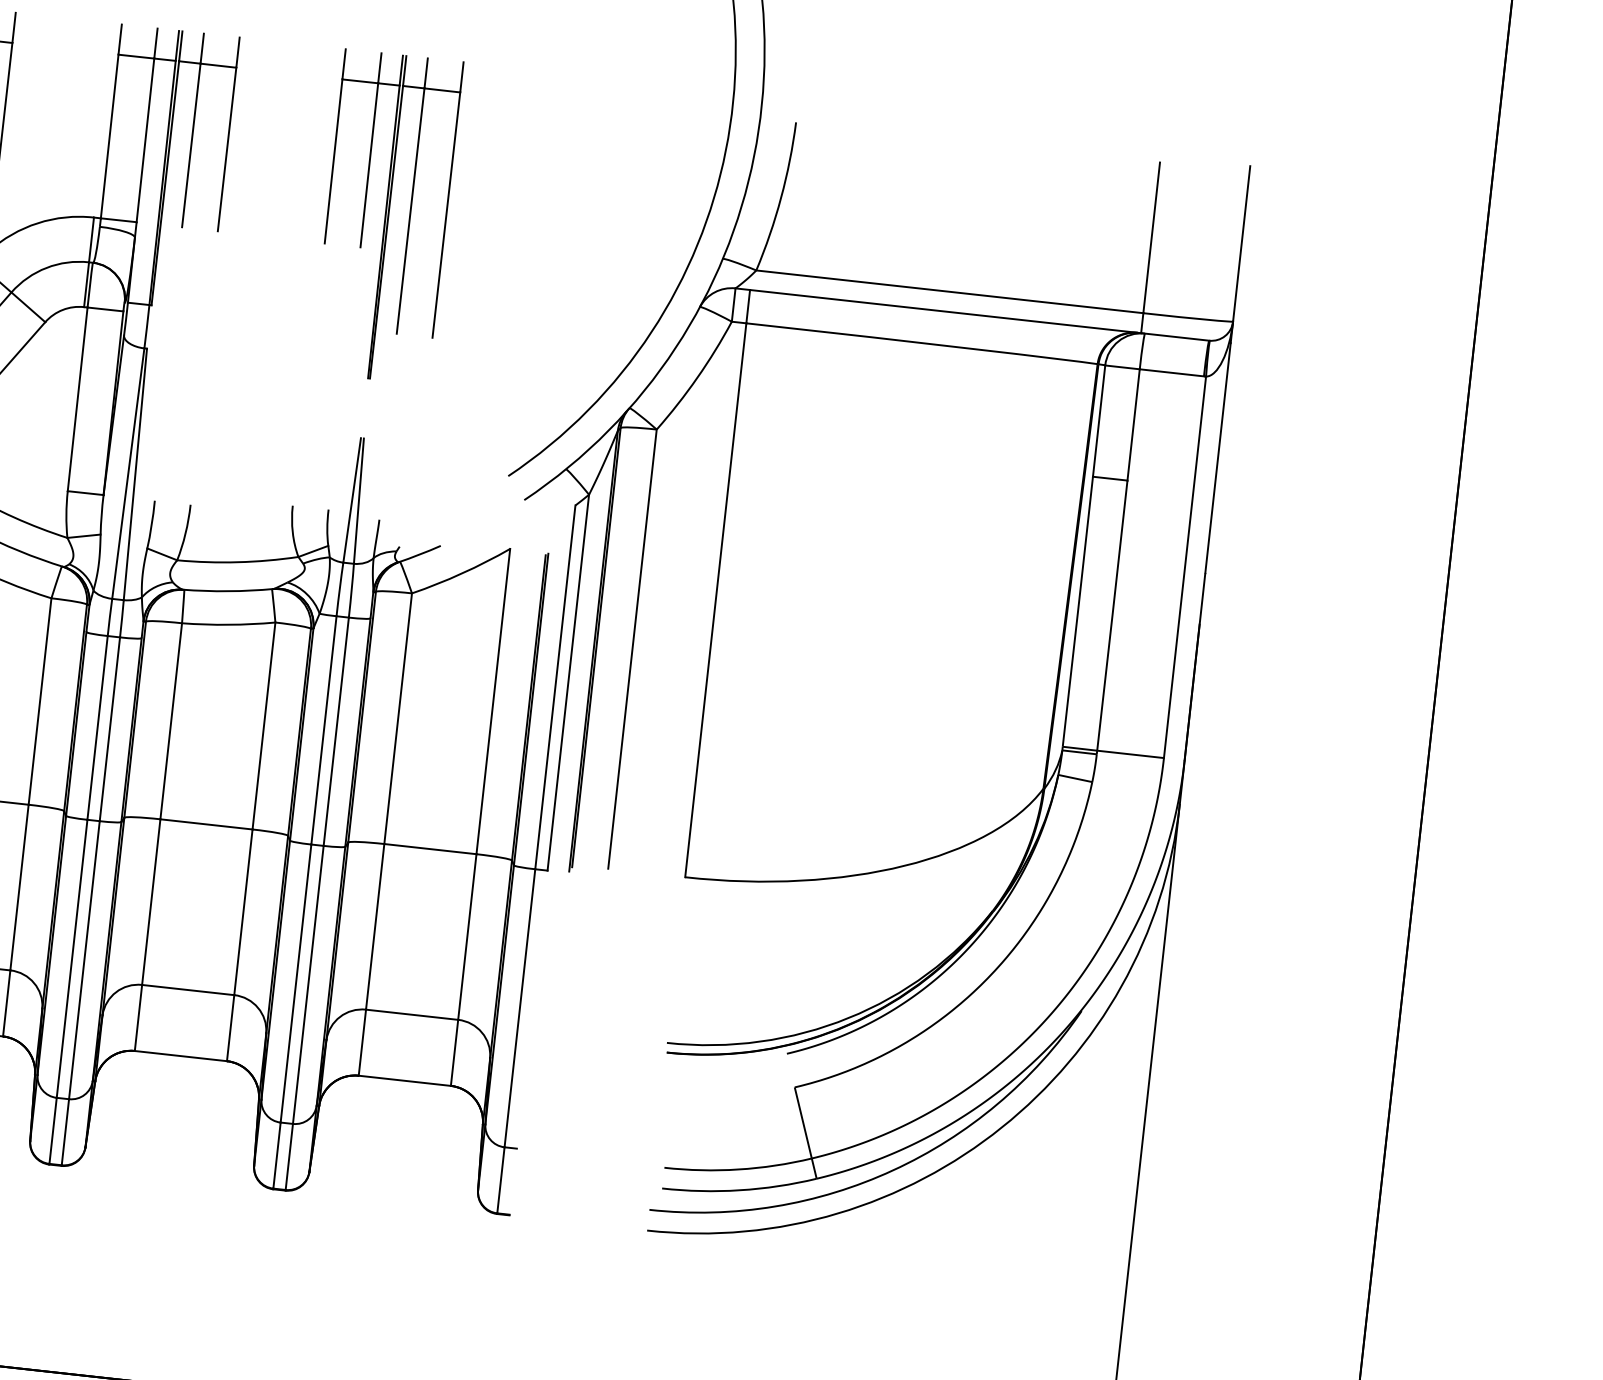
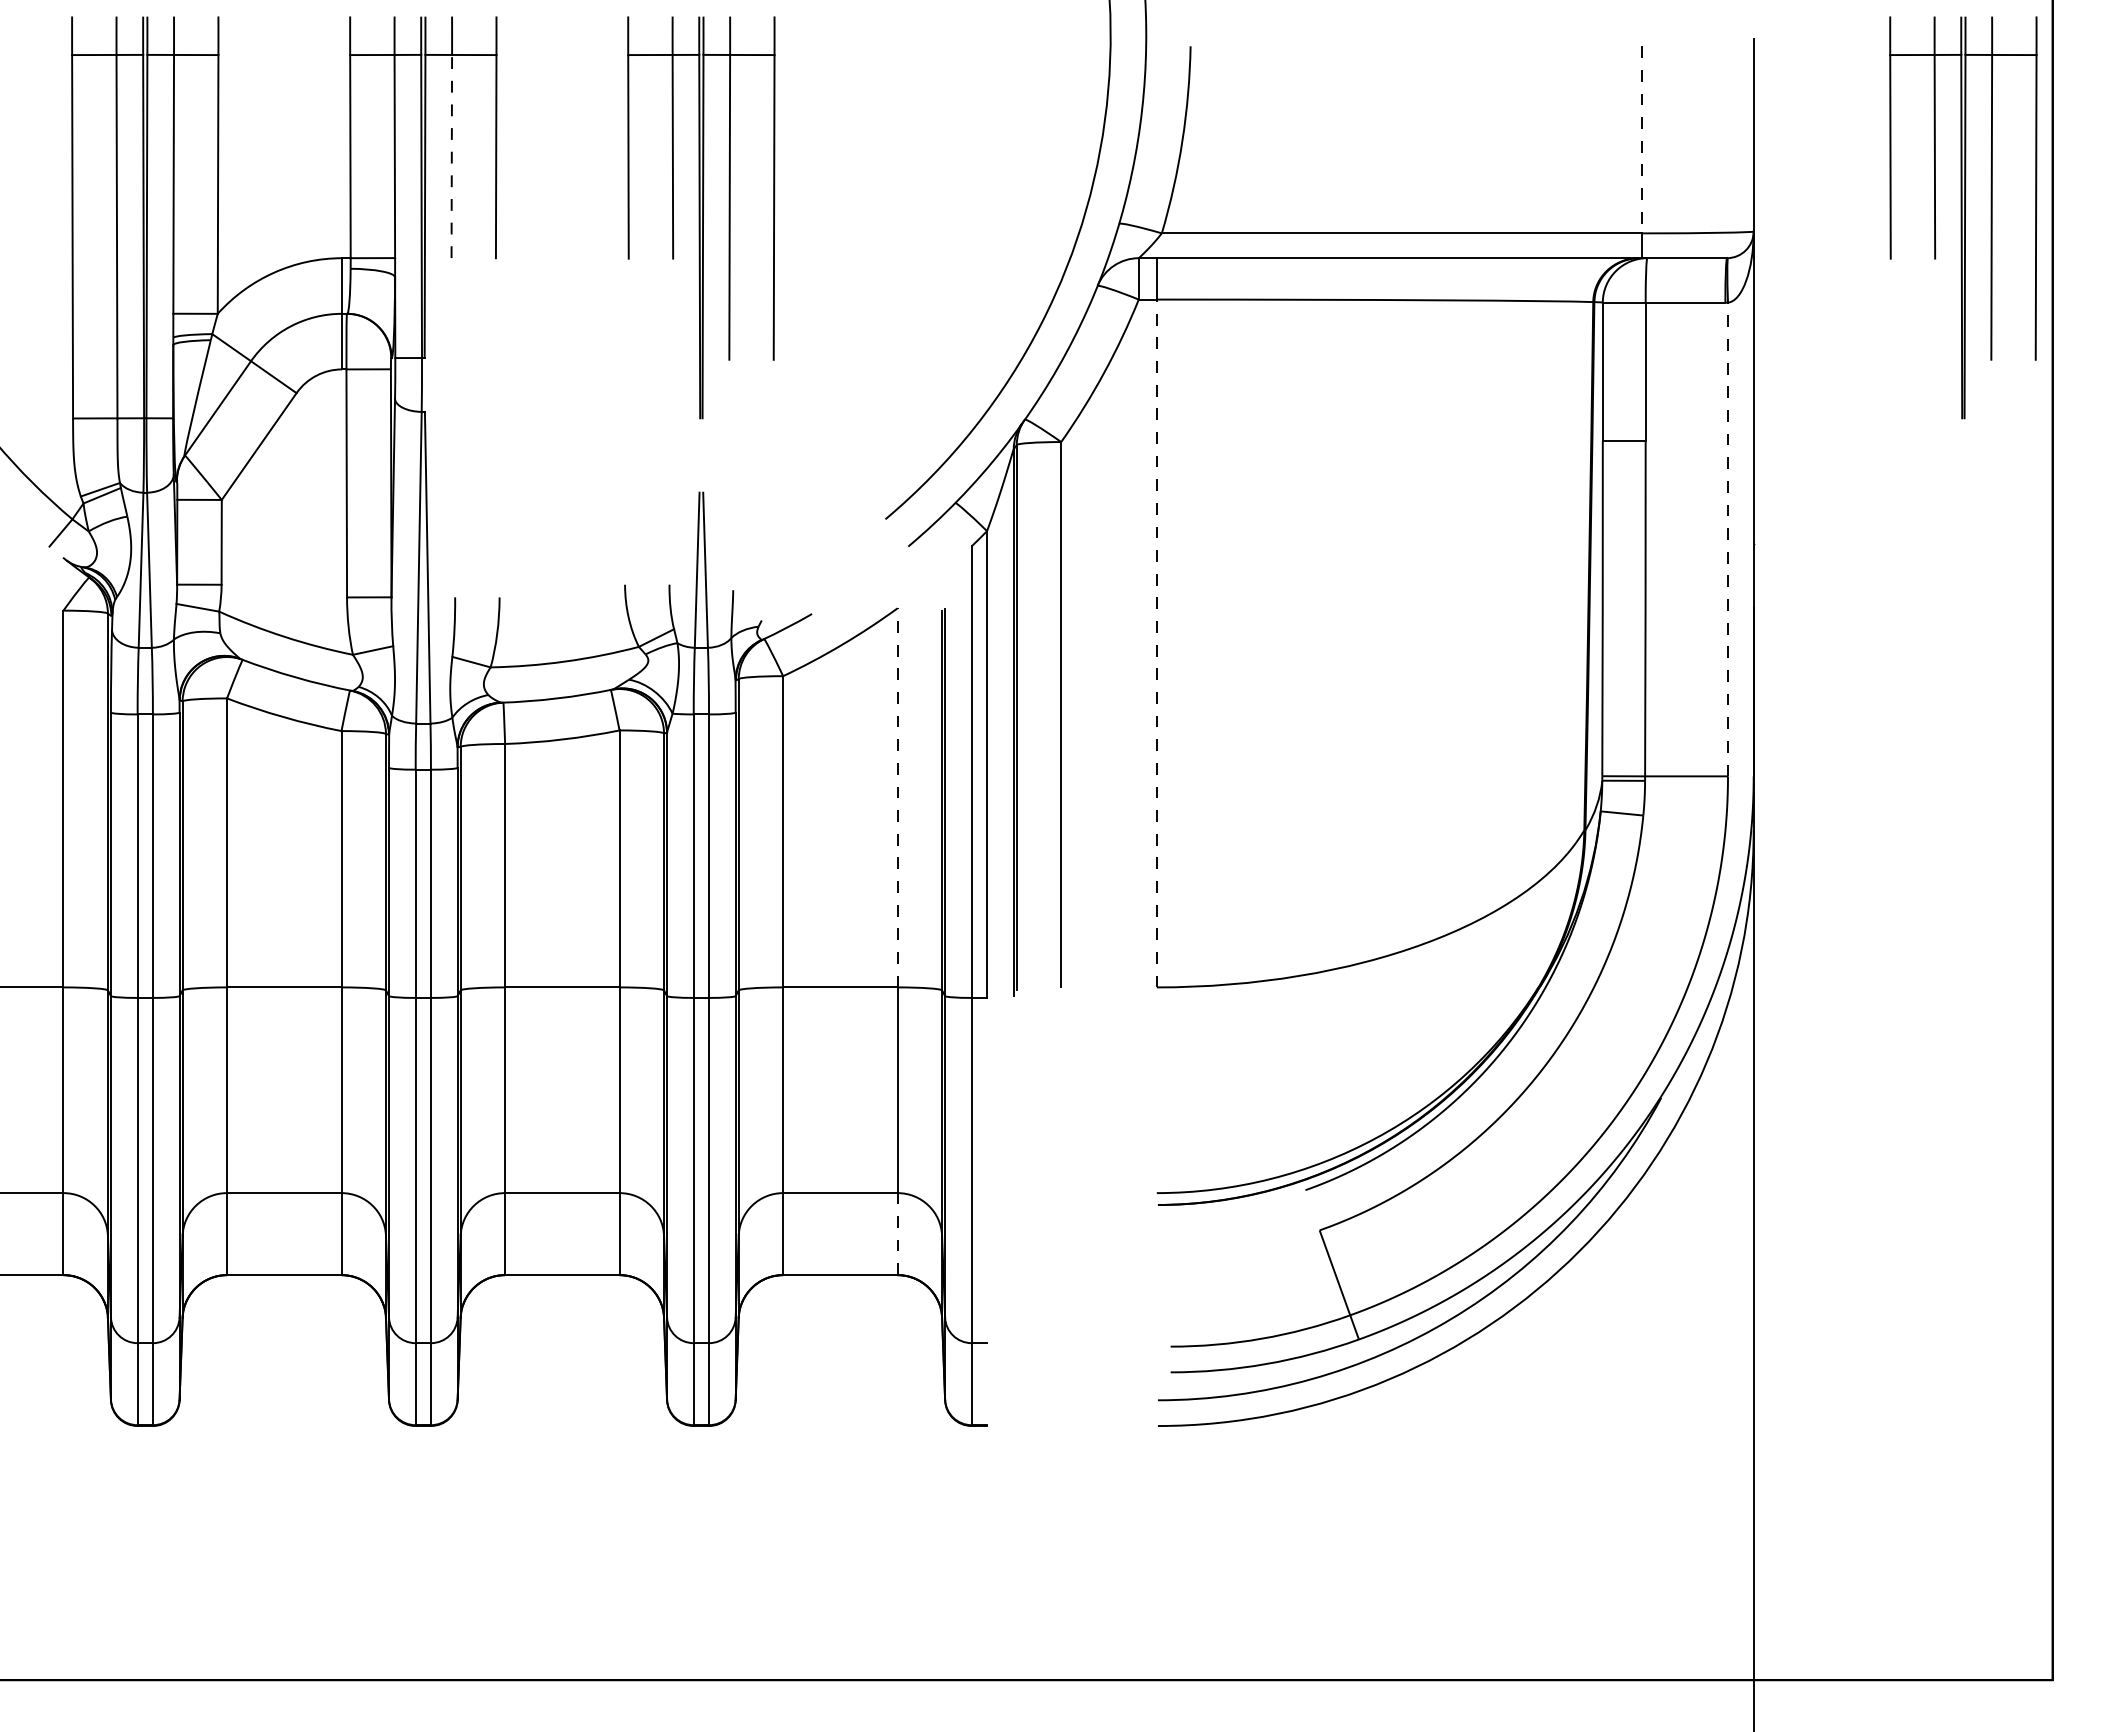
line: (191, 145) -> (451, 156), solid -> dashed
line: (1151, 237) -> (1642, 139), solid -> dashed
part: (1403, 328) -> (1963, 217), added
line: (1185, 567) -> (1728, 539), solid -> dashed
line: (715, 600) -> (1156, 643), solid -> dashed
line: (493, 701) -> (897, 797), solid -> dashed
line: (454, 1052) -> (897, 1233), solid -> dashed

